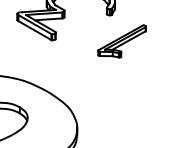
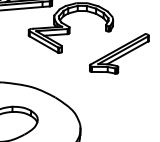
part: (121, 40) -> (118, 53), size x1.43

